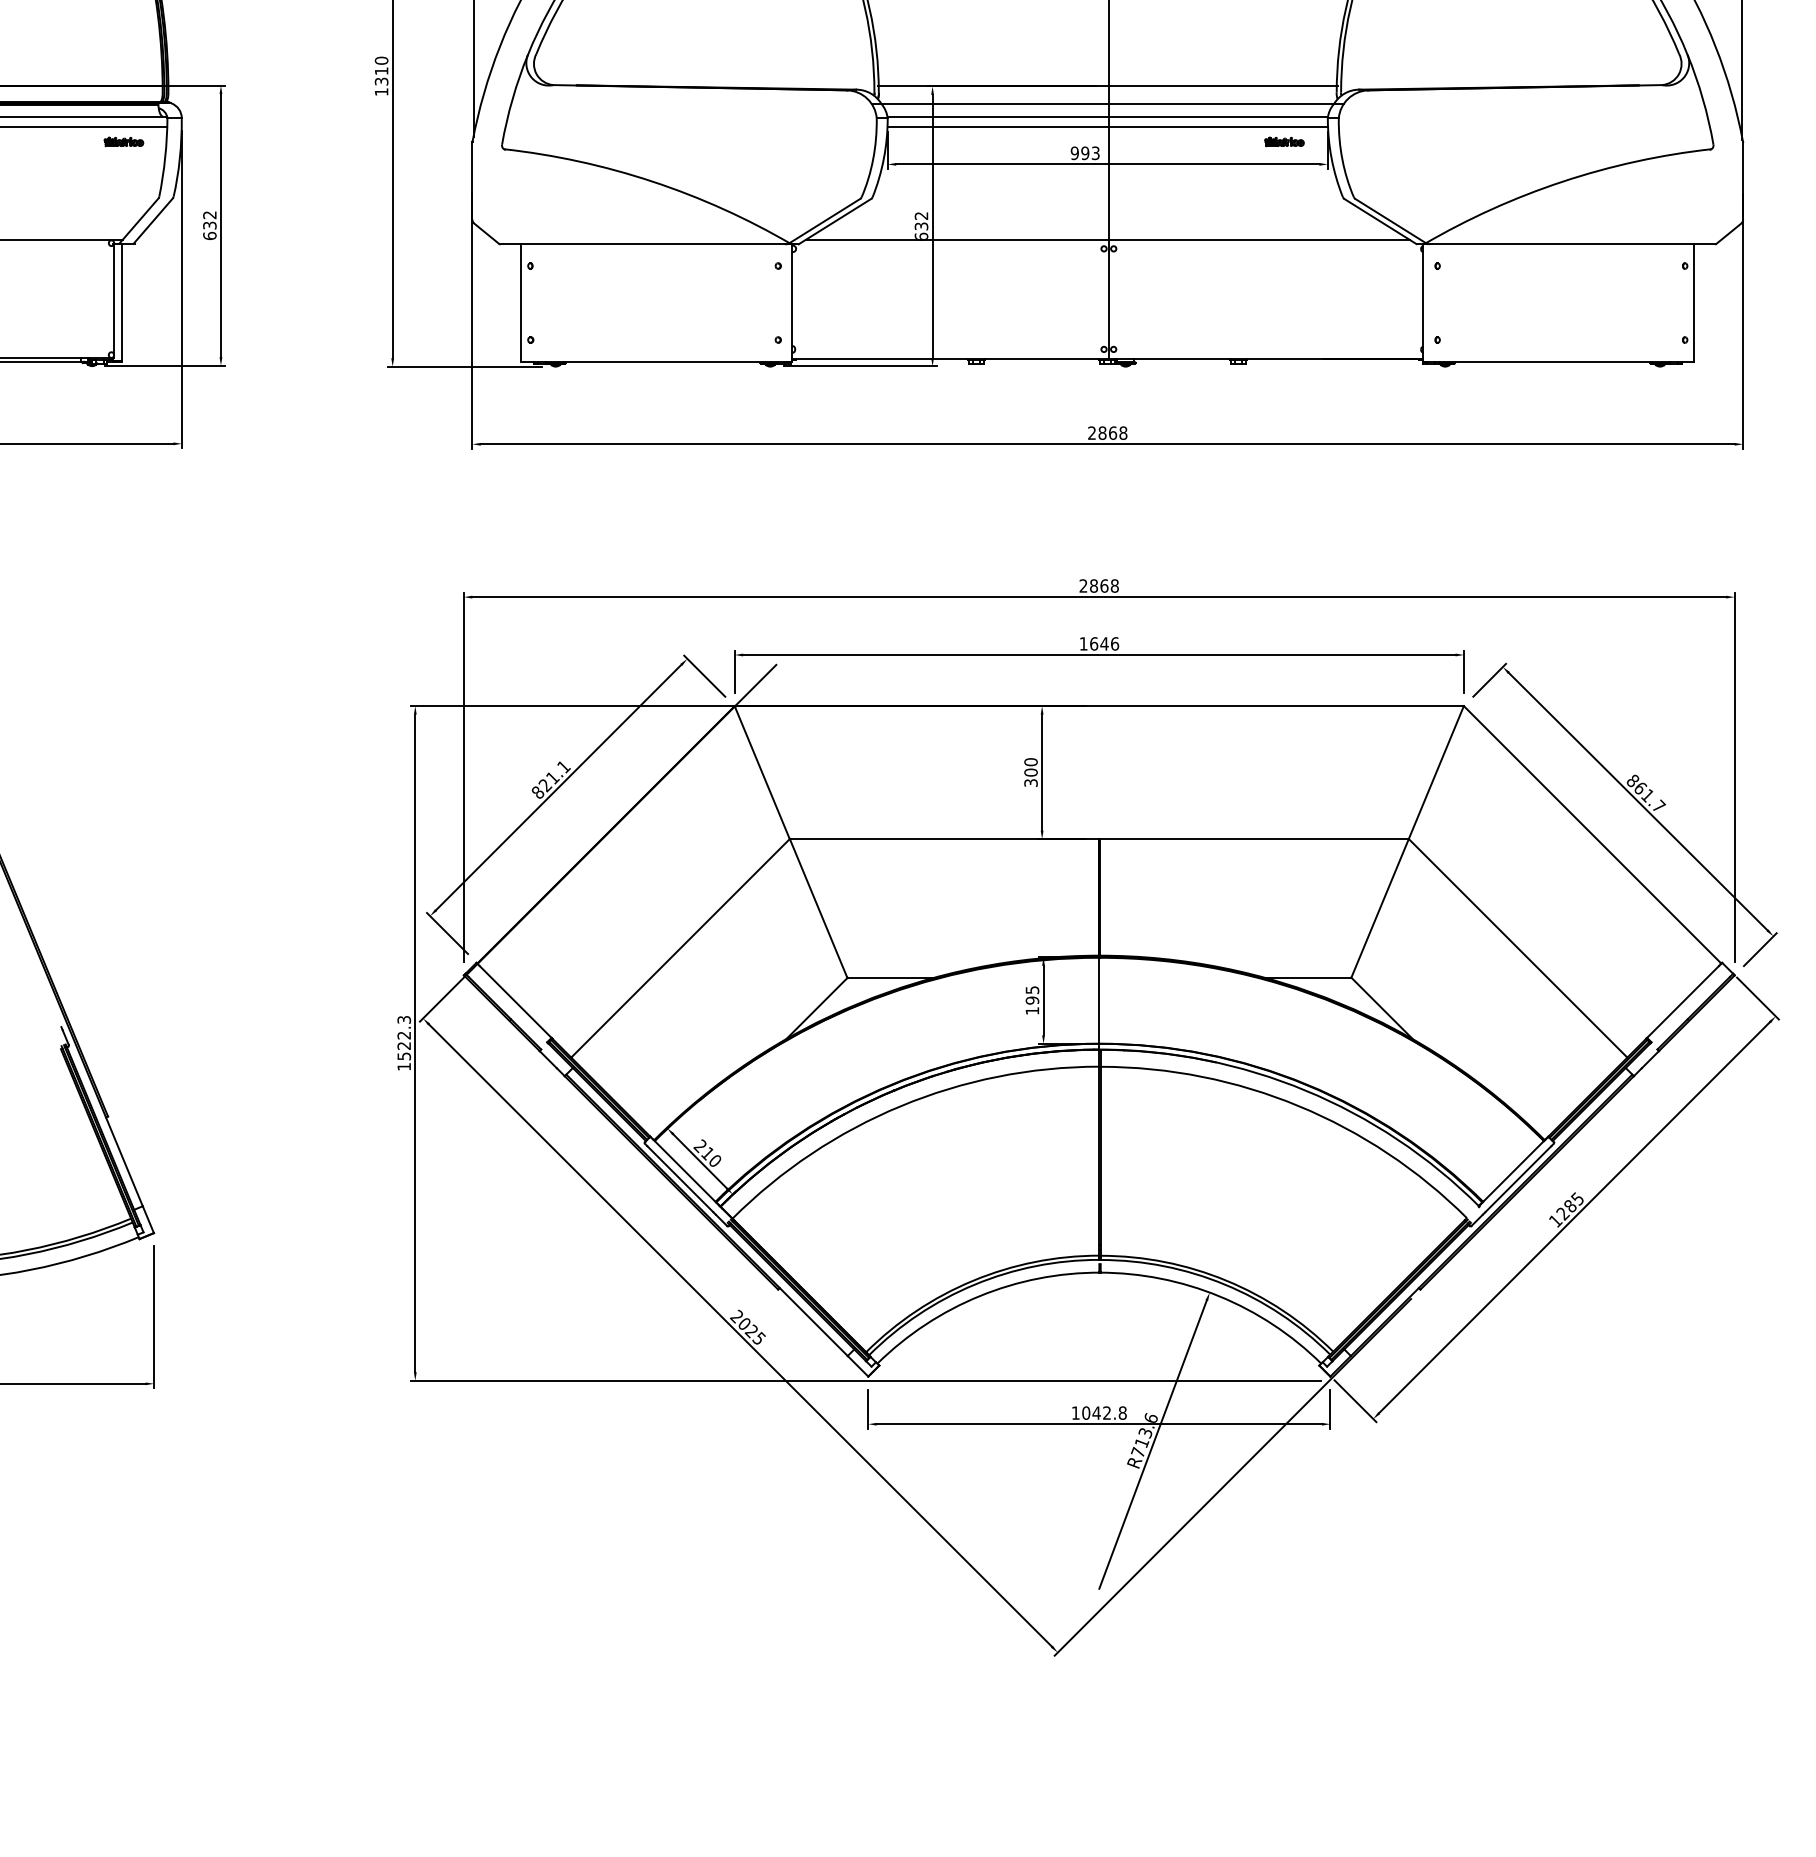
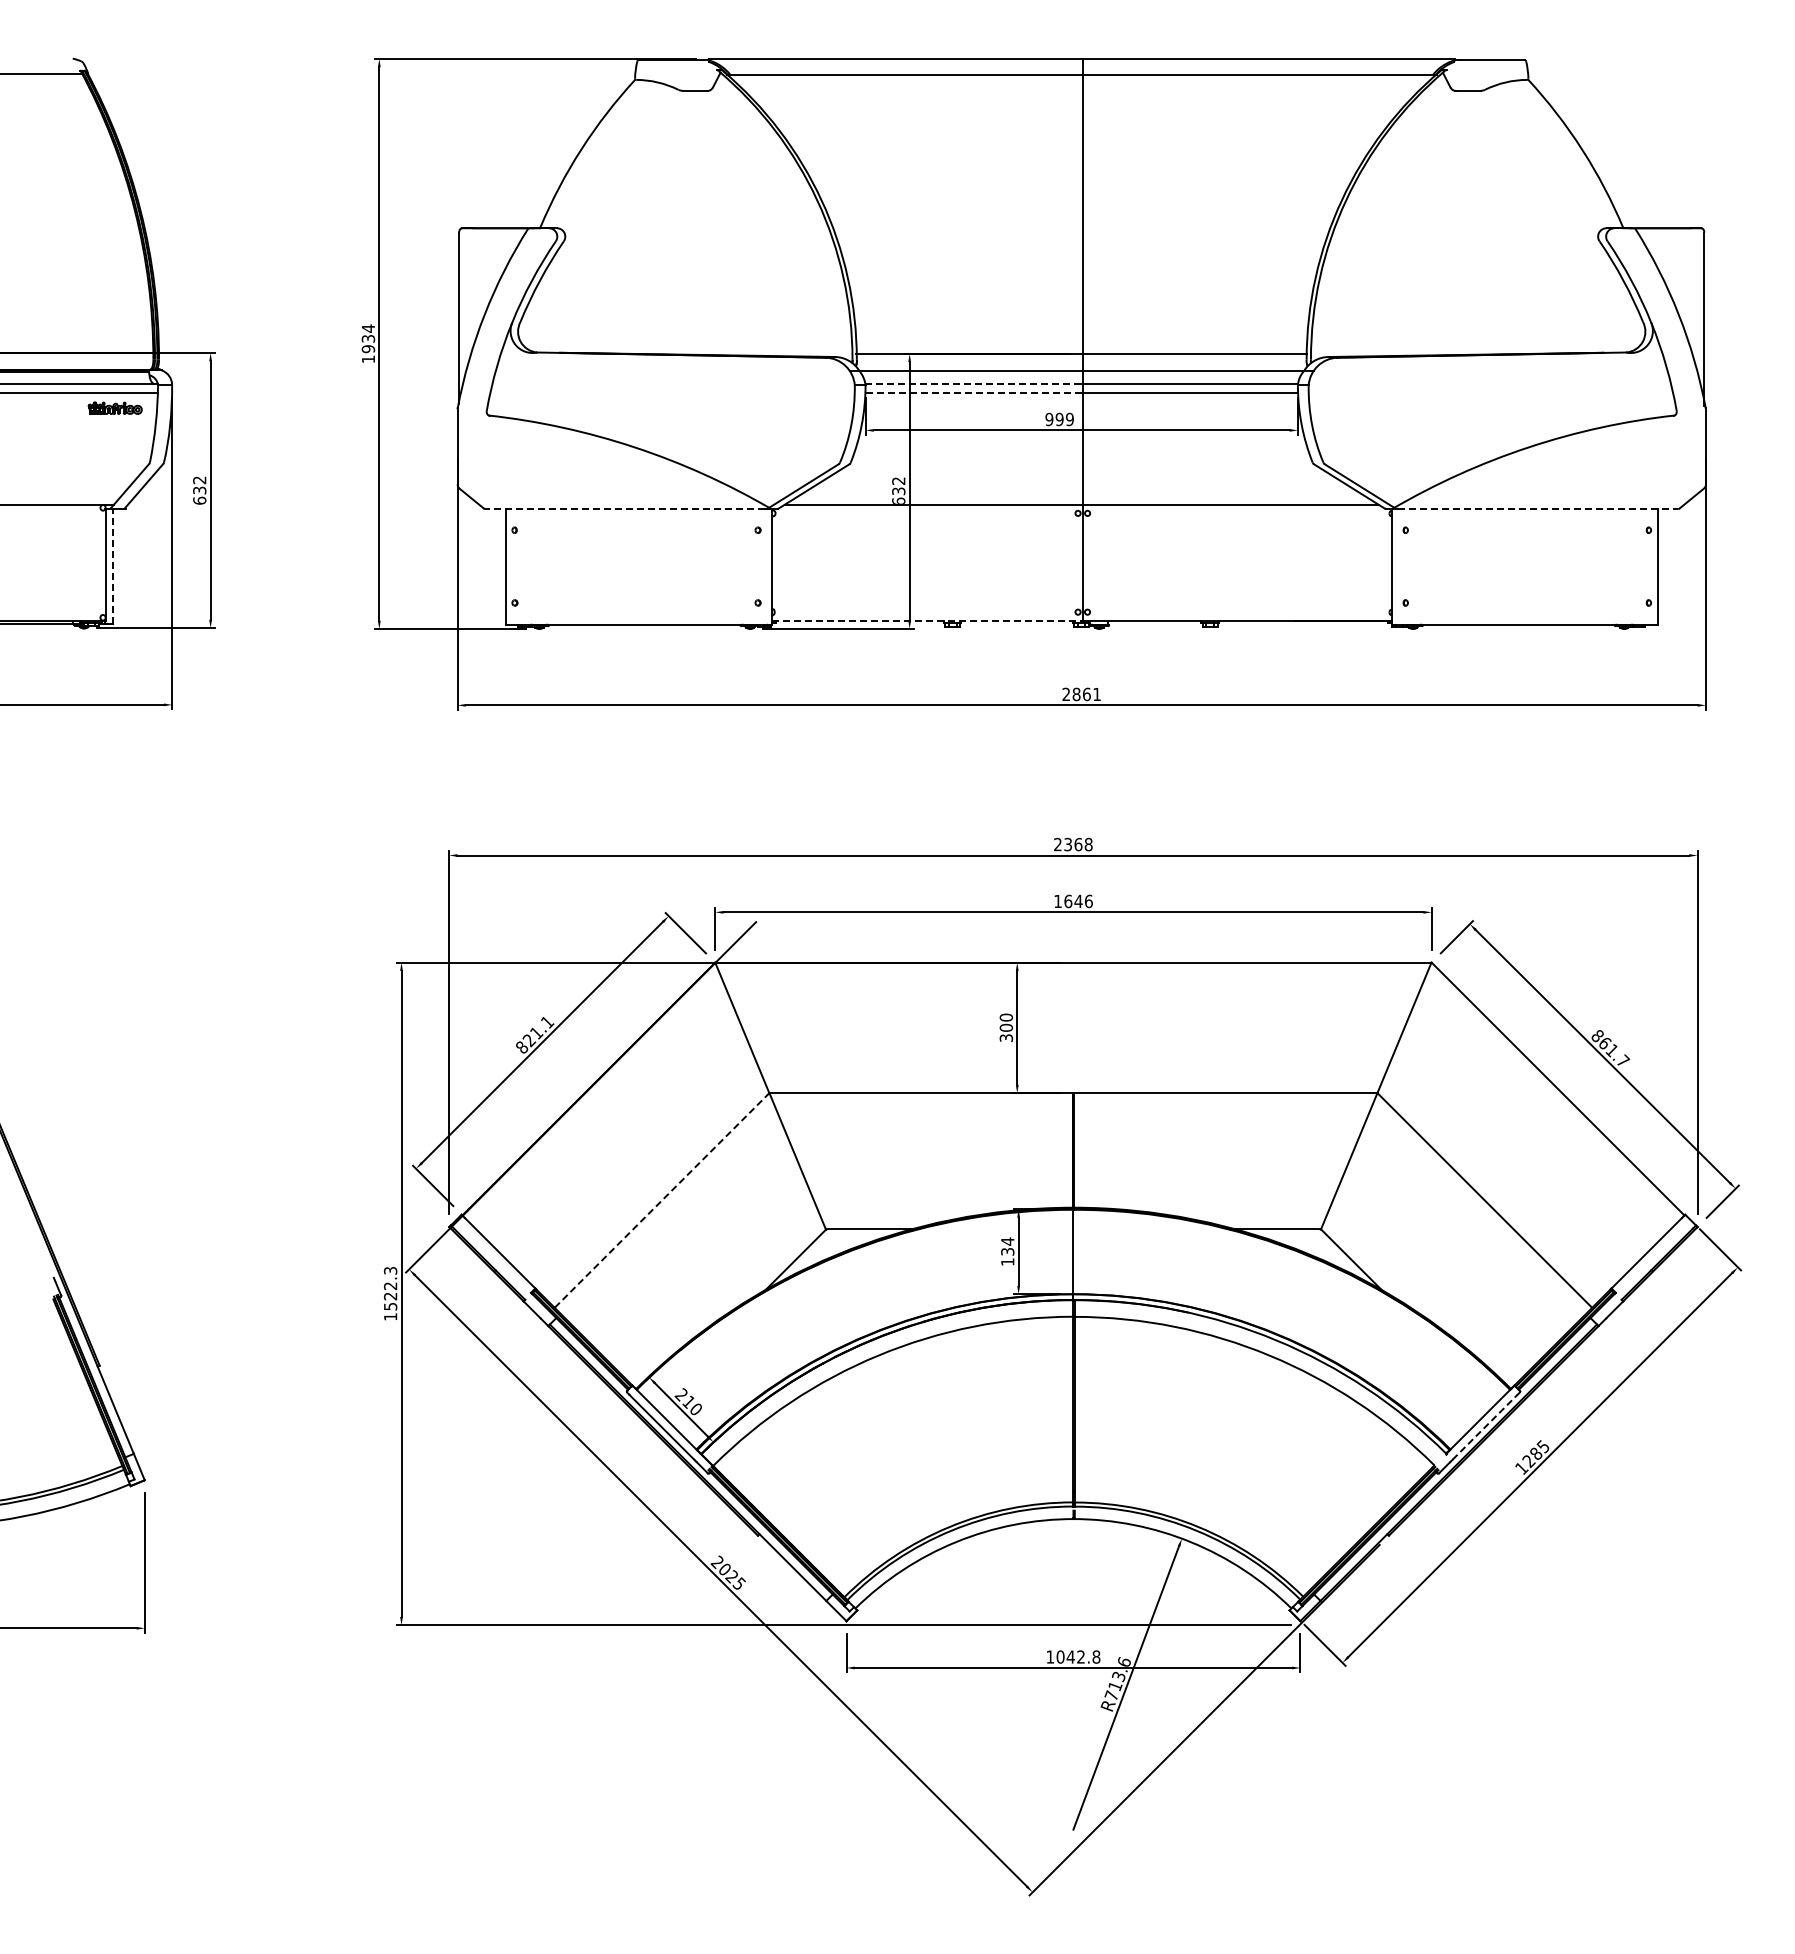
text: (381, 70) -> (368, 338), 1310 -> 1934
line: (998, 116) -> (974, 383), solid -> dashed
line: (998, 126) -> (974, 393), solid -> dashed
part: (124, 142) -> (115, 408), size x1.4
part: (1284, 142) -> (1255, 408), removed
text: (1095, 152) -> (1069, 418), 993 -> 999
line: (643, 243) -> (625, 508), solid -> dashed
line: (1572, 243) -> (1538, 508), solid -> dashed
line: (122, 302) -> (113, 566), solid -> dashed
line: (950, 358) -> (927, 621), solid -> dashed
text: (1123, 433) -> (1097, 694), 2868 -> 2861
text: (1094, 585) -> (1068, 844), 2868 -> 2368
line: (680, 948) -> (662, 1200), solid -> dashed
text: (1032, 995) -> (1007, 1246), 195 -> 134
line: (1518, 1179) -> (1485, 1427), solid -> dashed

